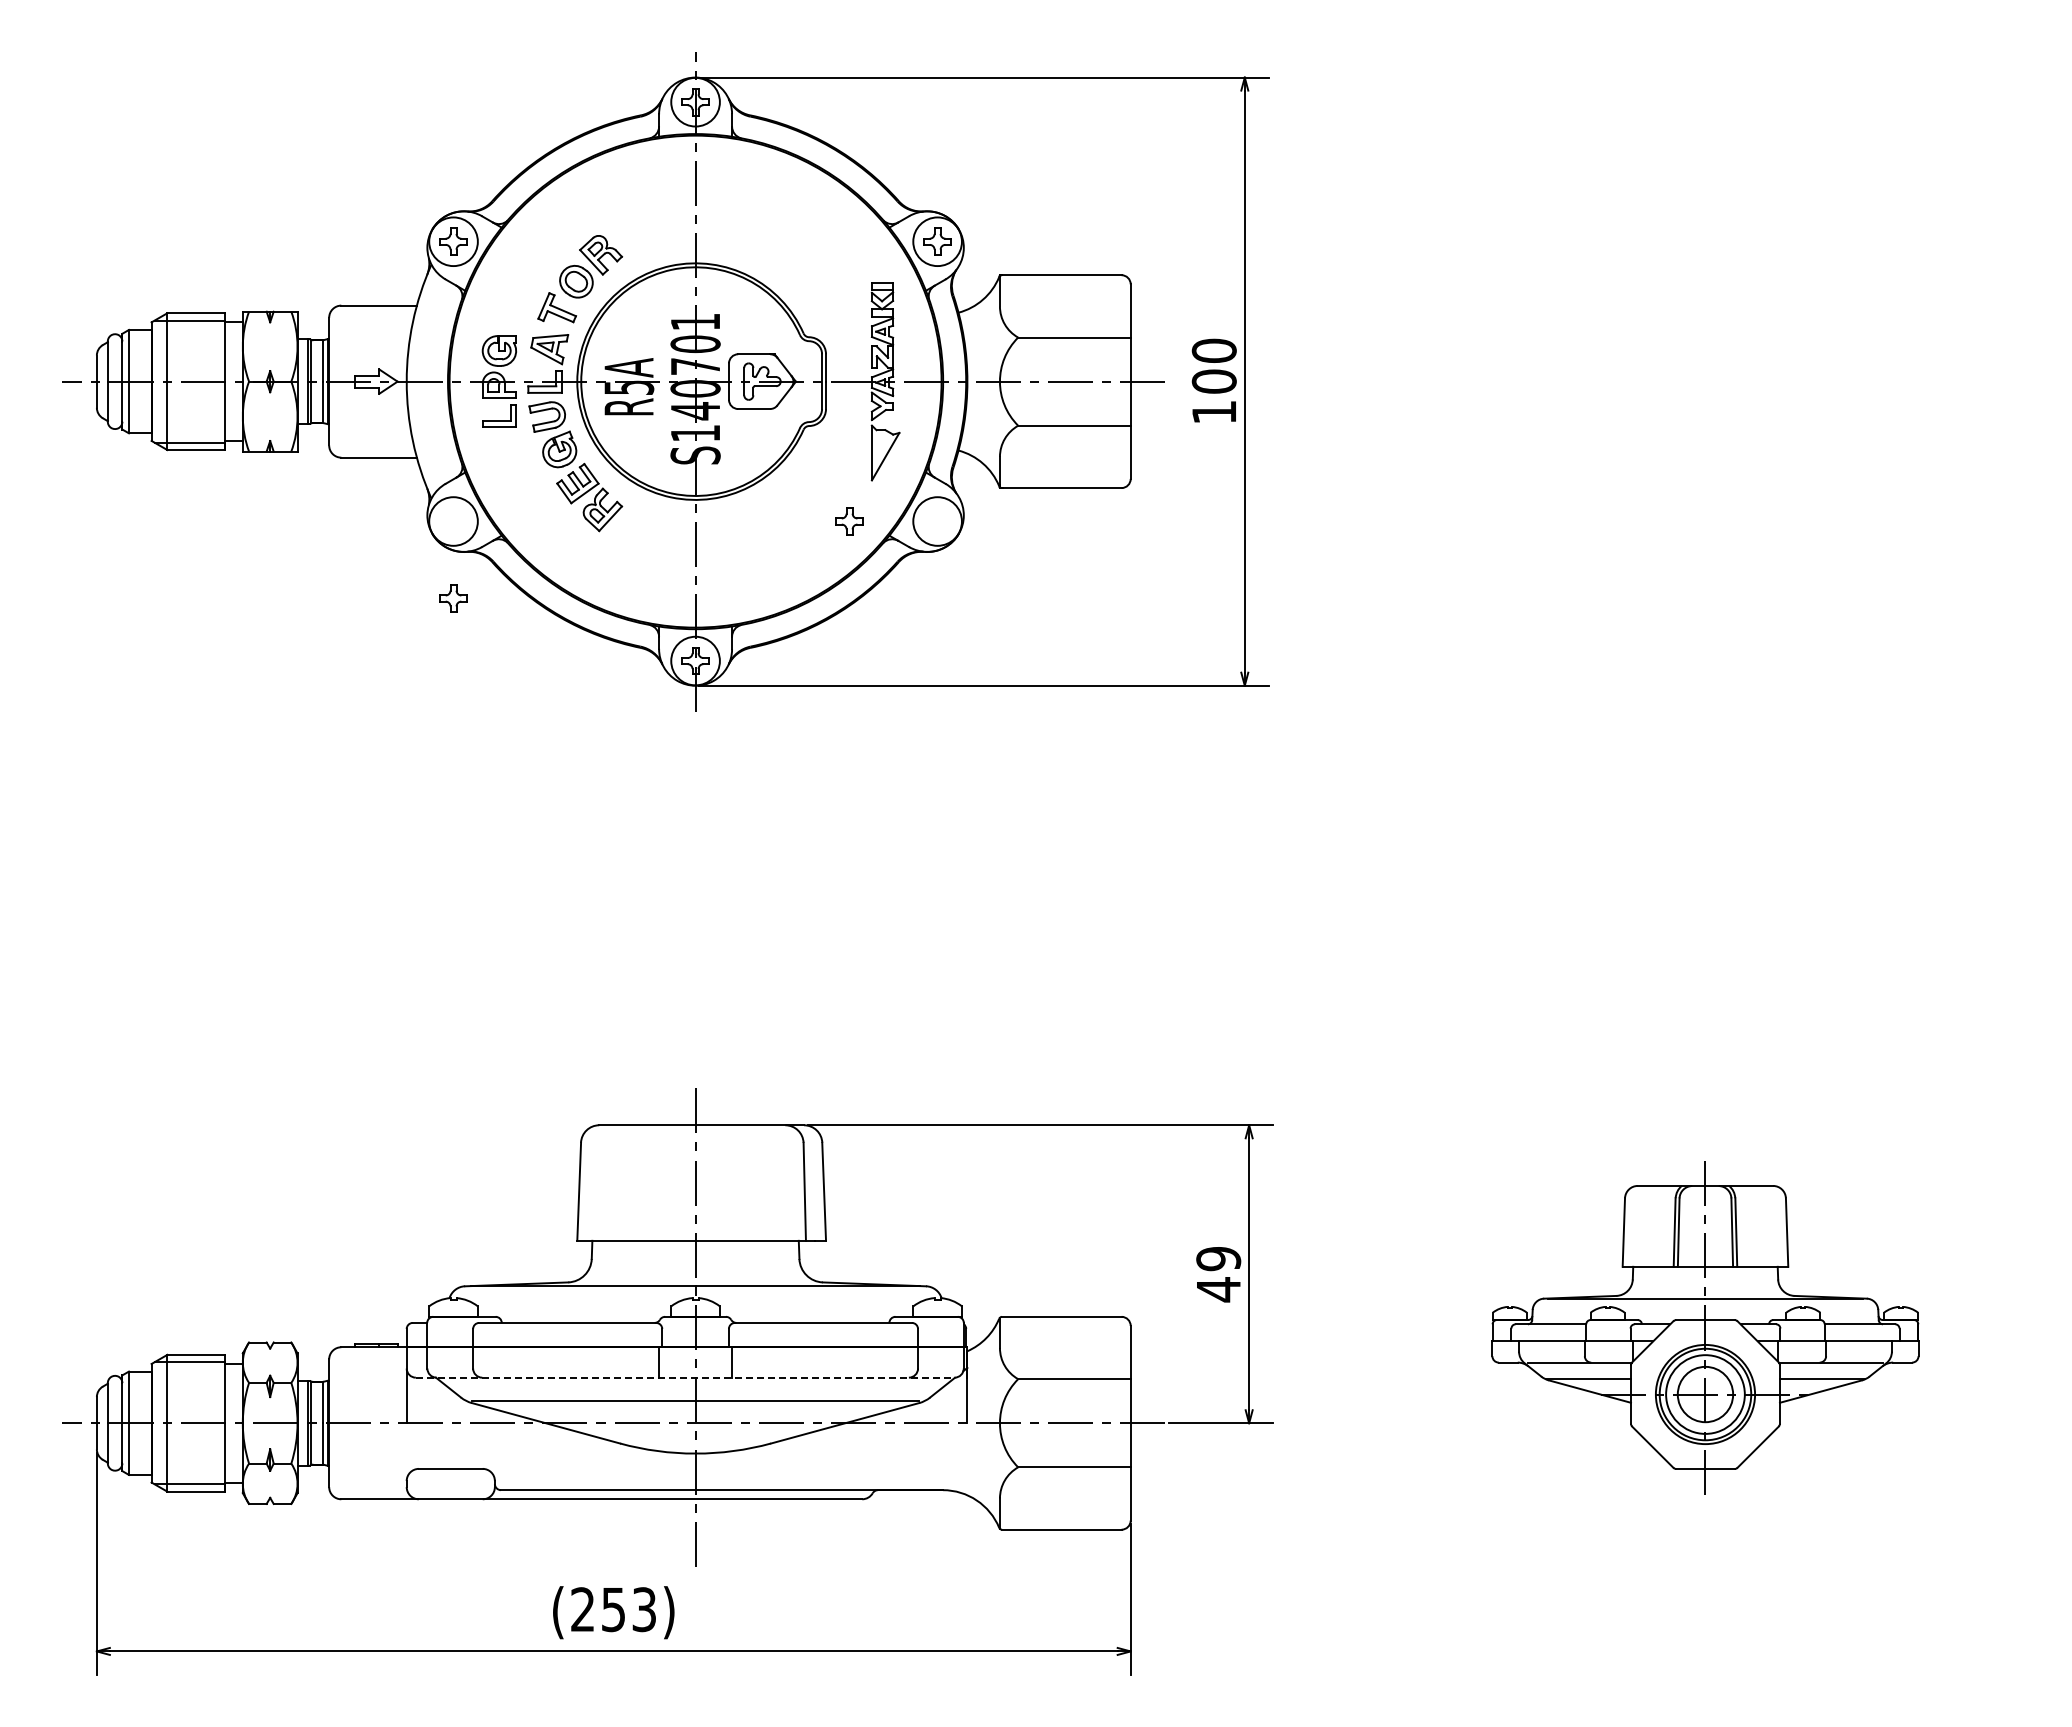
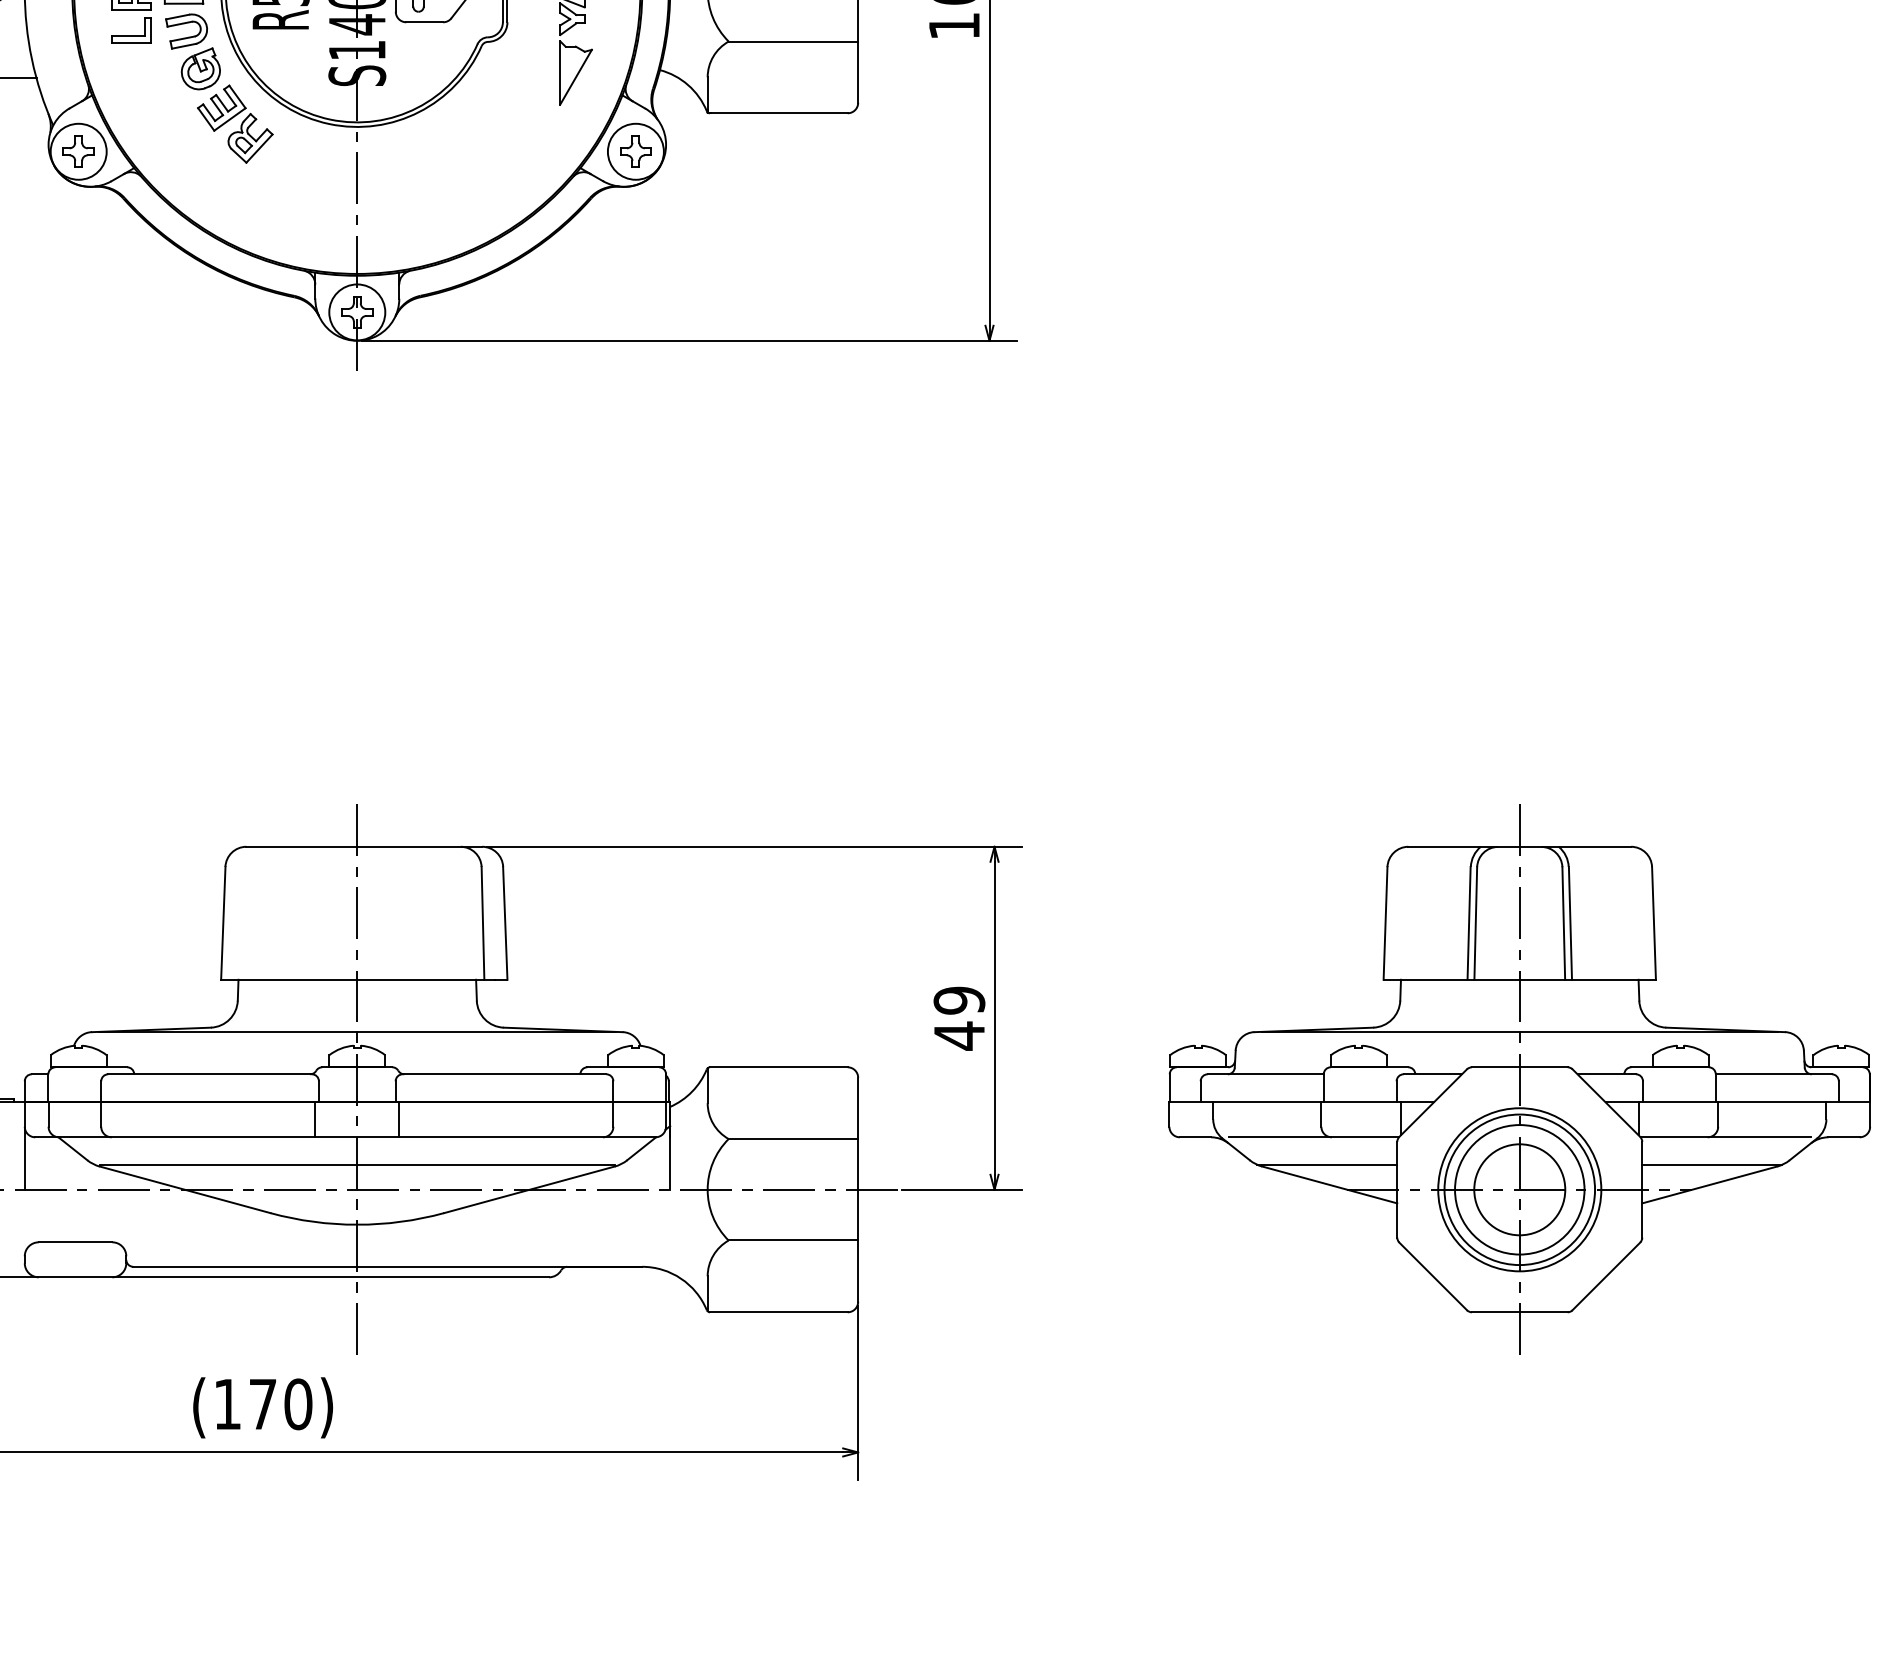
part: (849, 521) -> (635, 151), moved
part: (453, 598) -> (78, 151), moved
part: (1705, 1327) -> (1519, 1079), size x1.43
line: (685, 1377) -> (345, 1137), dashed -> solid
text: (613, 1609) -> (262, 1404), (253) -> (170)

